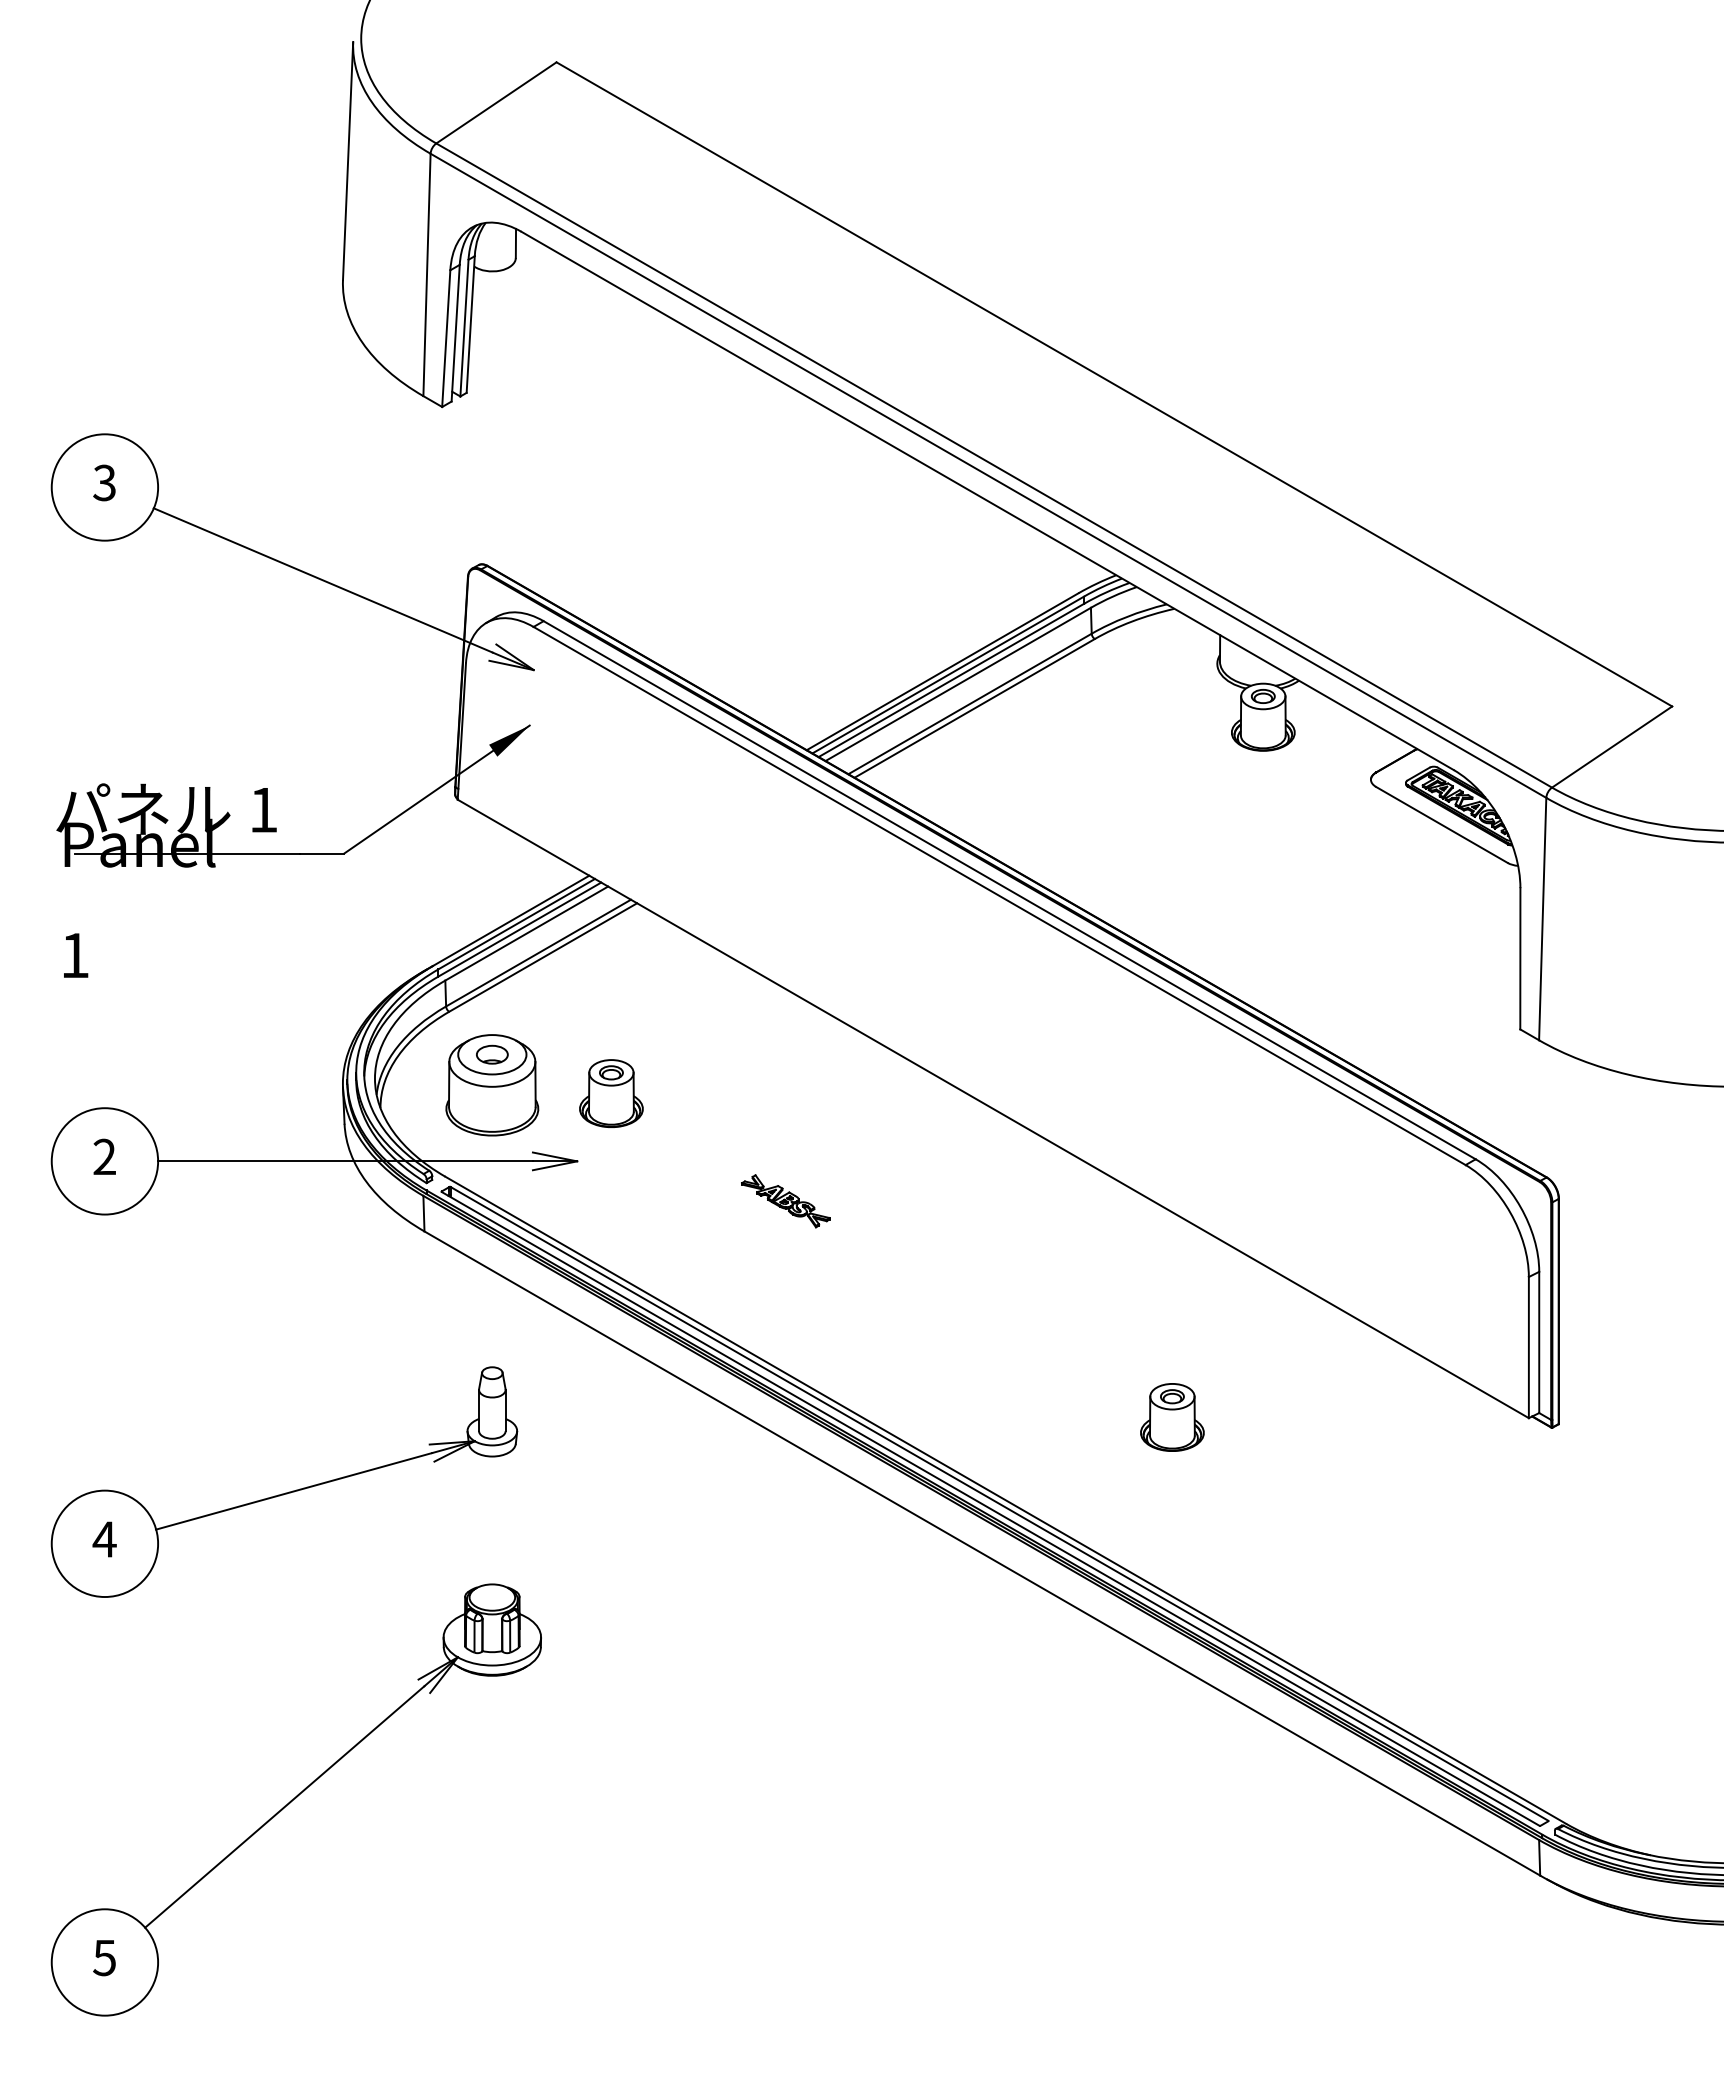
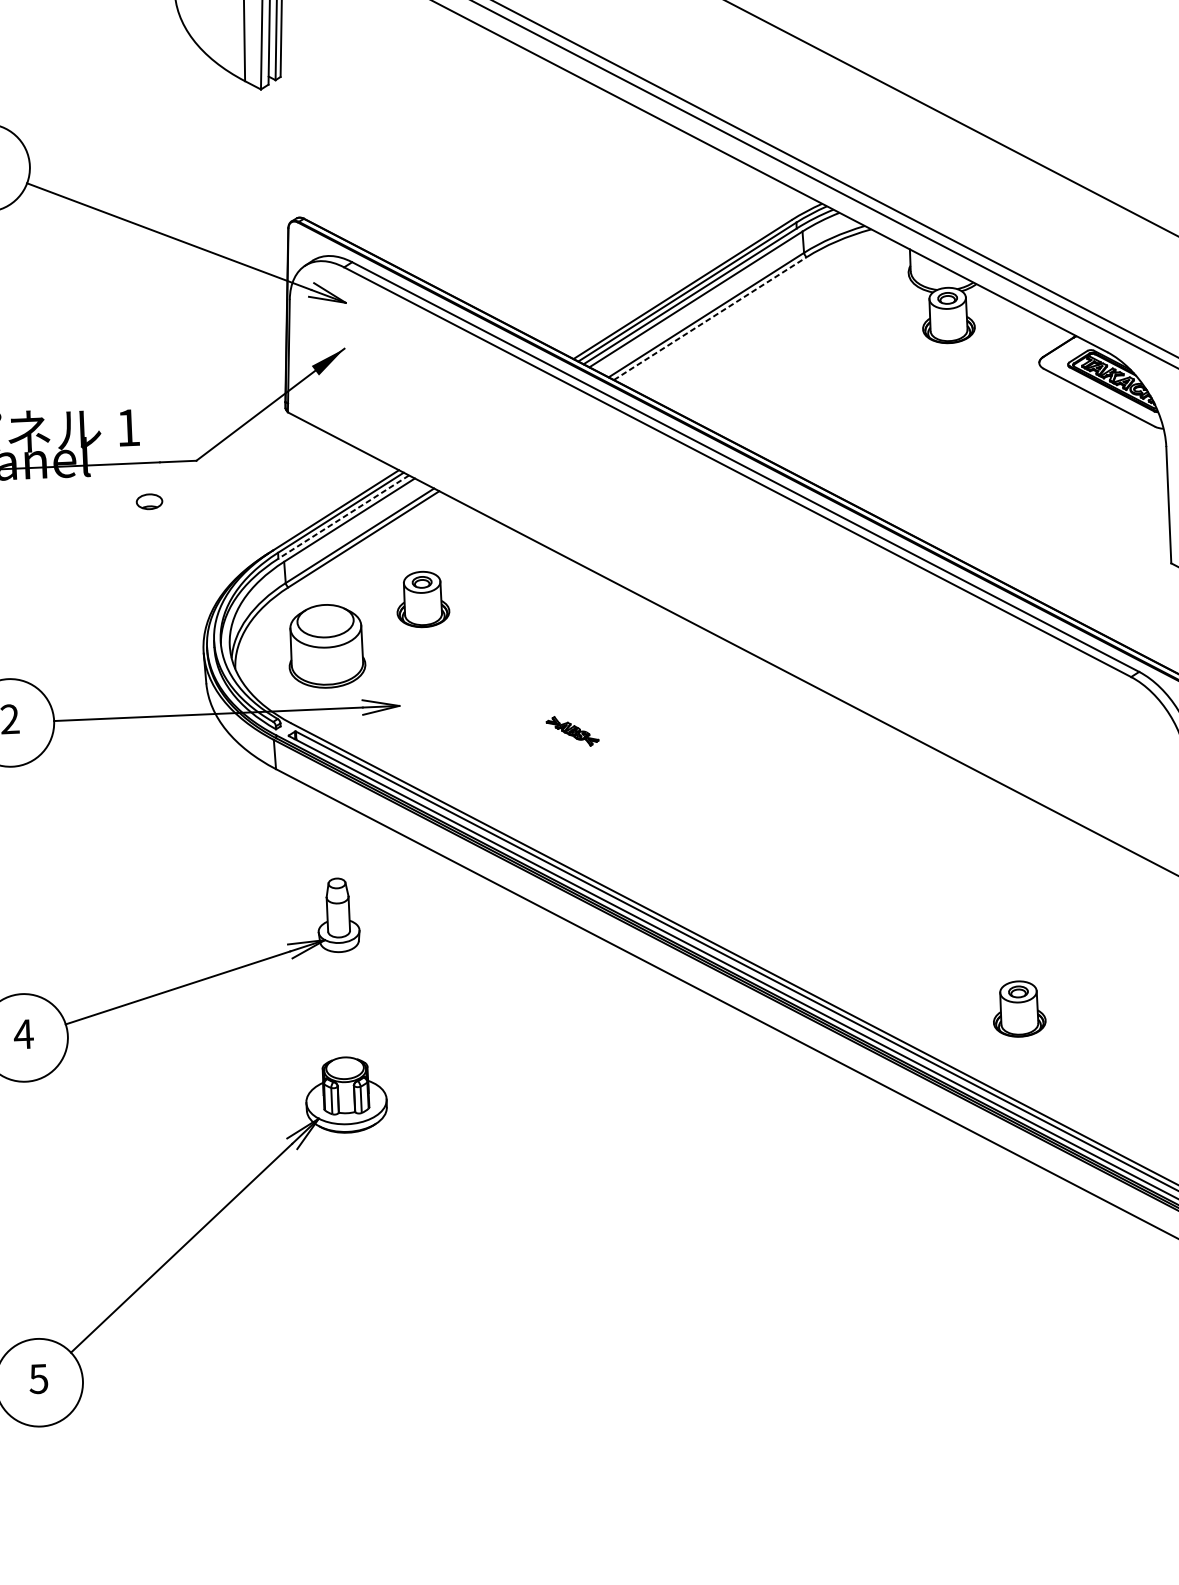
line: (974, 708) -> (710, 318), solid -> dashed
line: (519, 929) -> (343, 517), solid -> dashed
part: (492, 1054) -> (149, 501), moved
part: (611, 1093) -> (422, 599), moved
part: (785, 1201) -> (572, 731), size x0.7
part: (1172, 1417) -> (1019, 1009), moved

